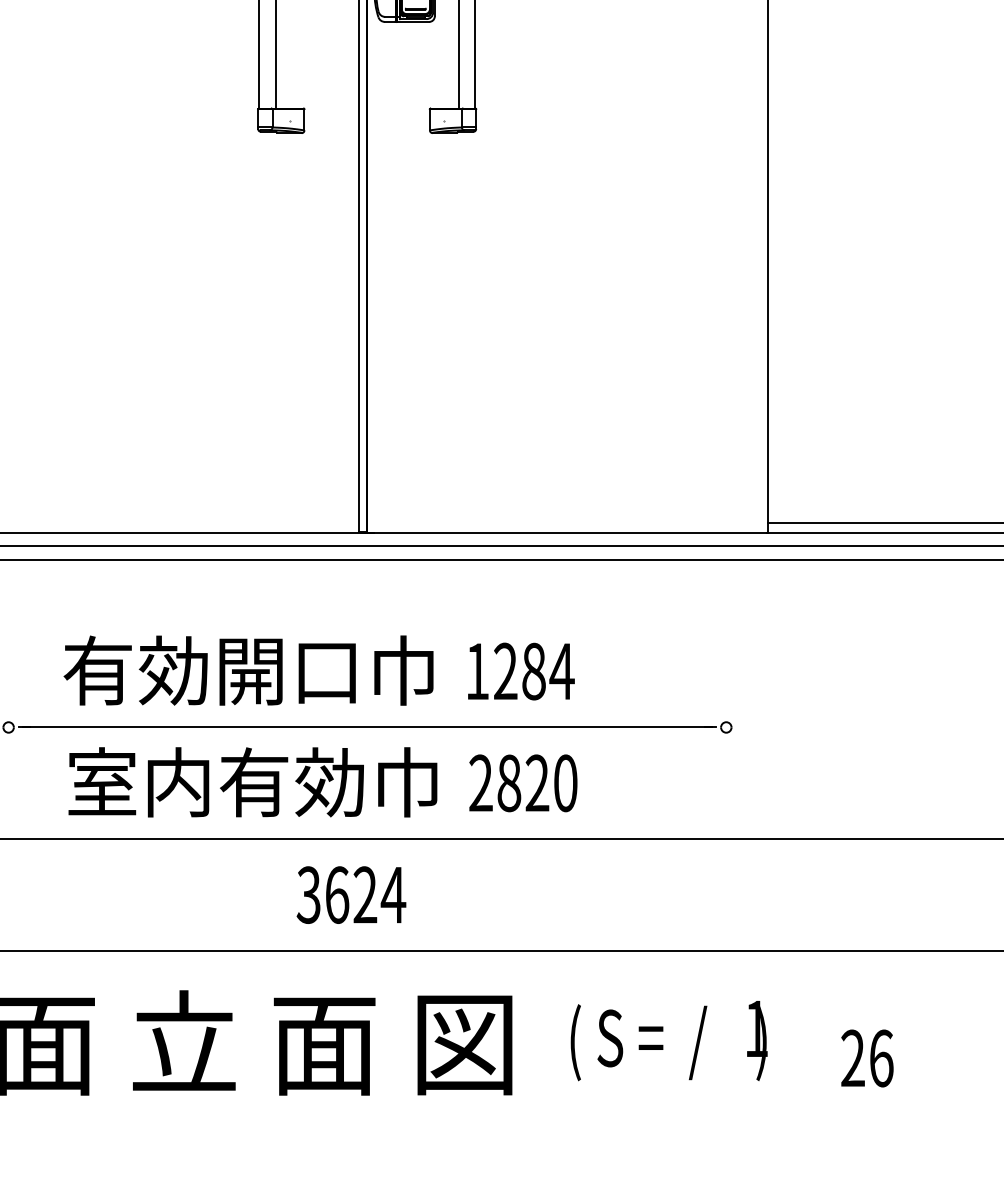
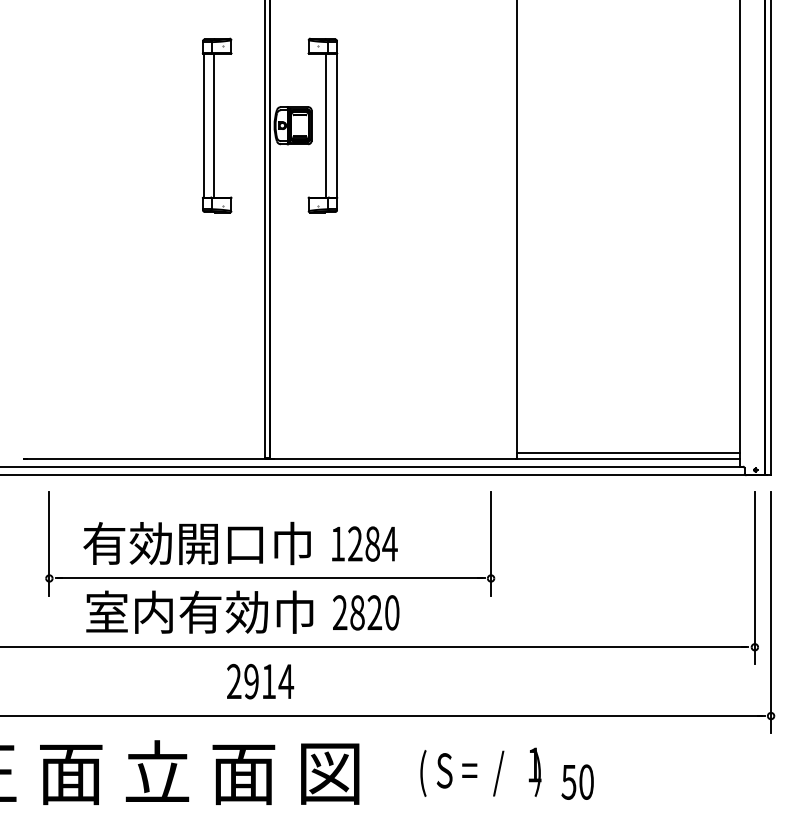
line: (8, 670) -> (49, 543), added
line: (727, 670) -> (491, 543), added
text: (337, 894) -> (251, 681), 3624 -> 2914
text: (668, 1039) -> (480, 771), moved
text: (866, 1057) -> (577, 781), 26 -> 50

